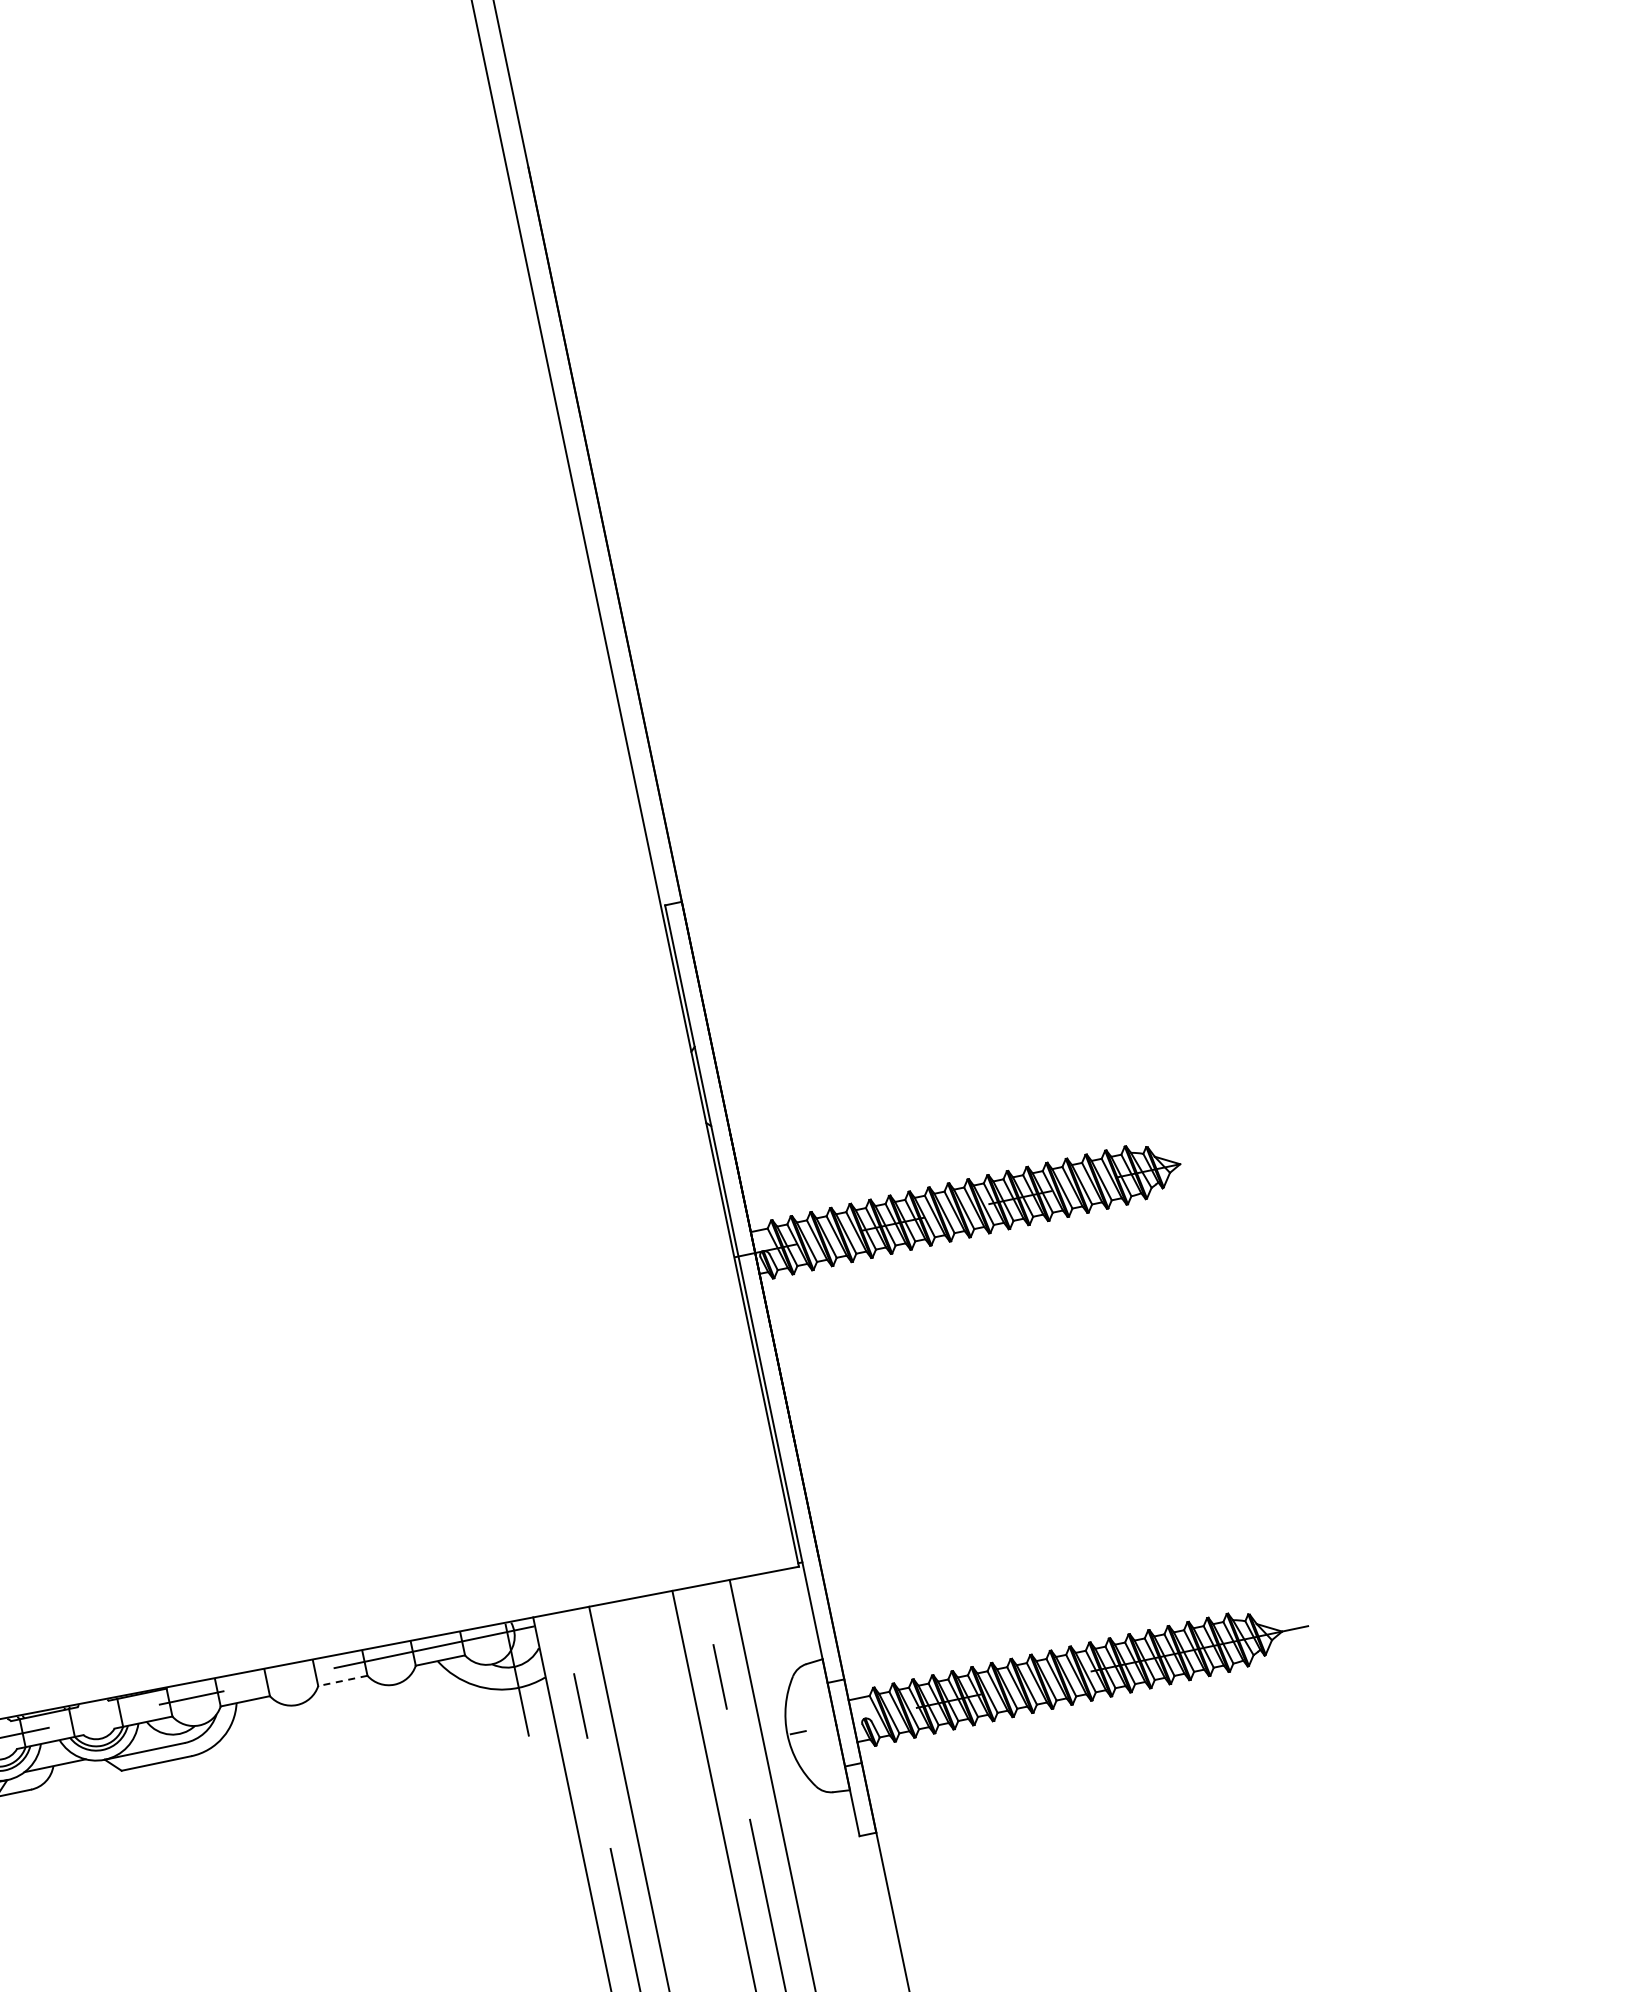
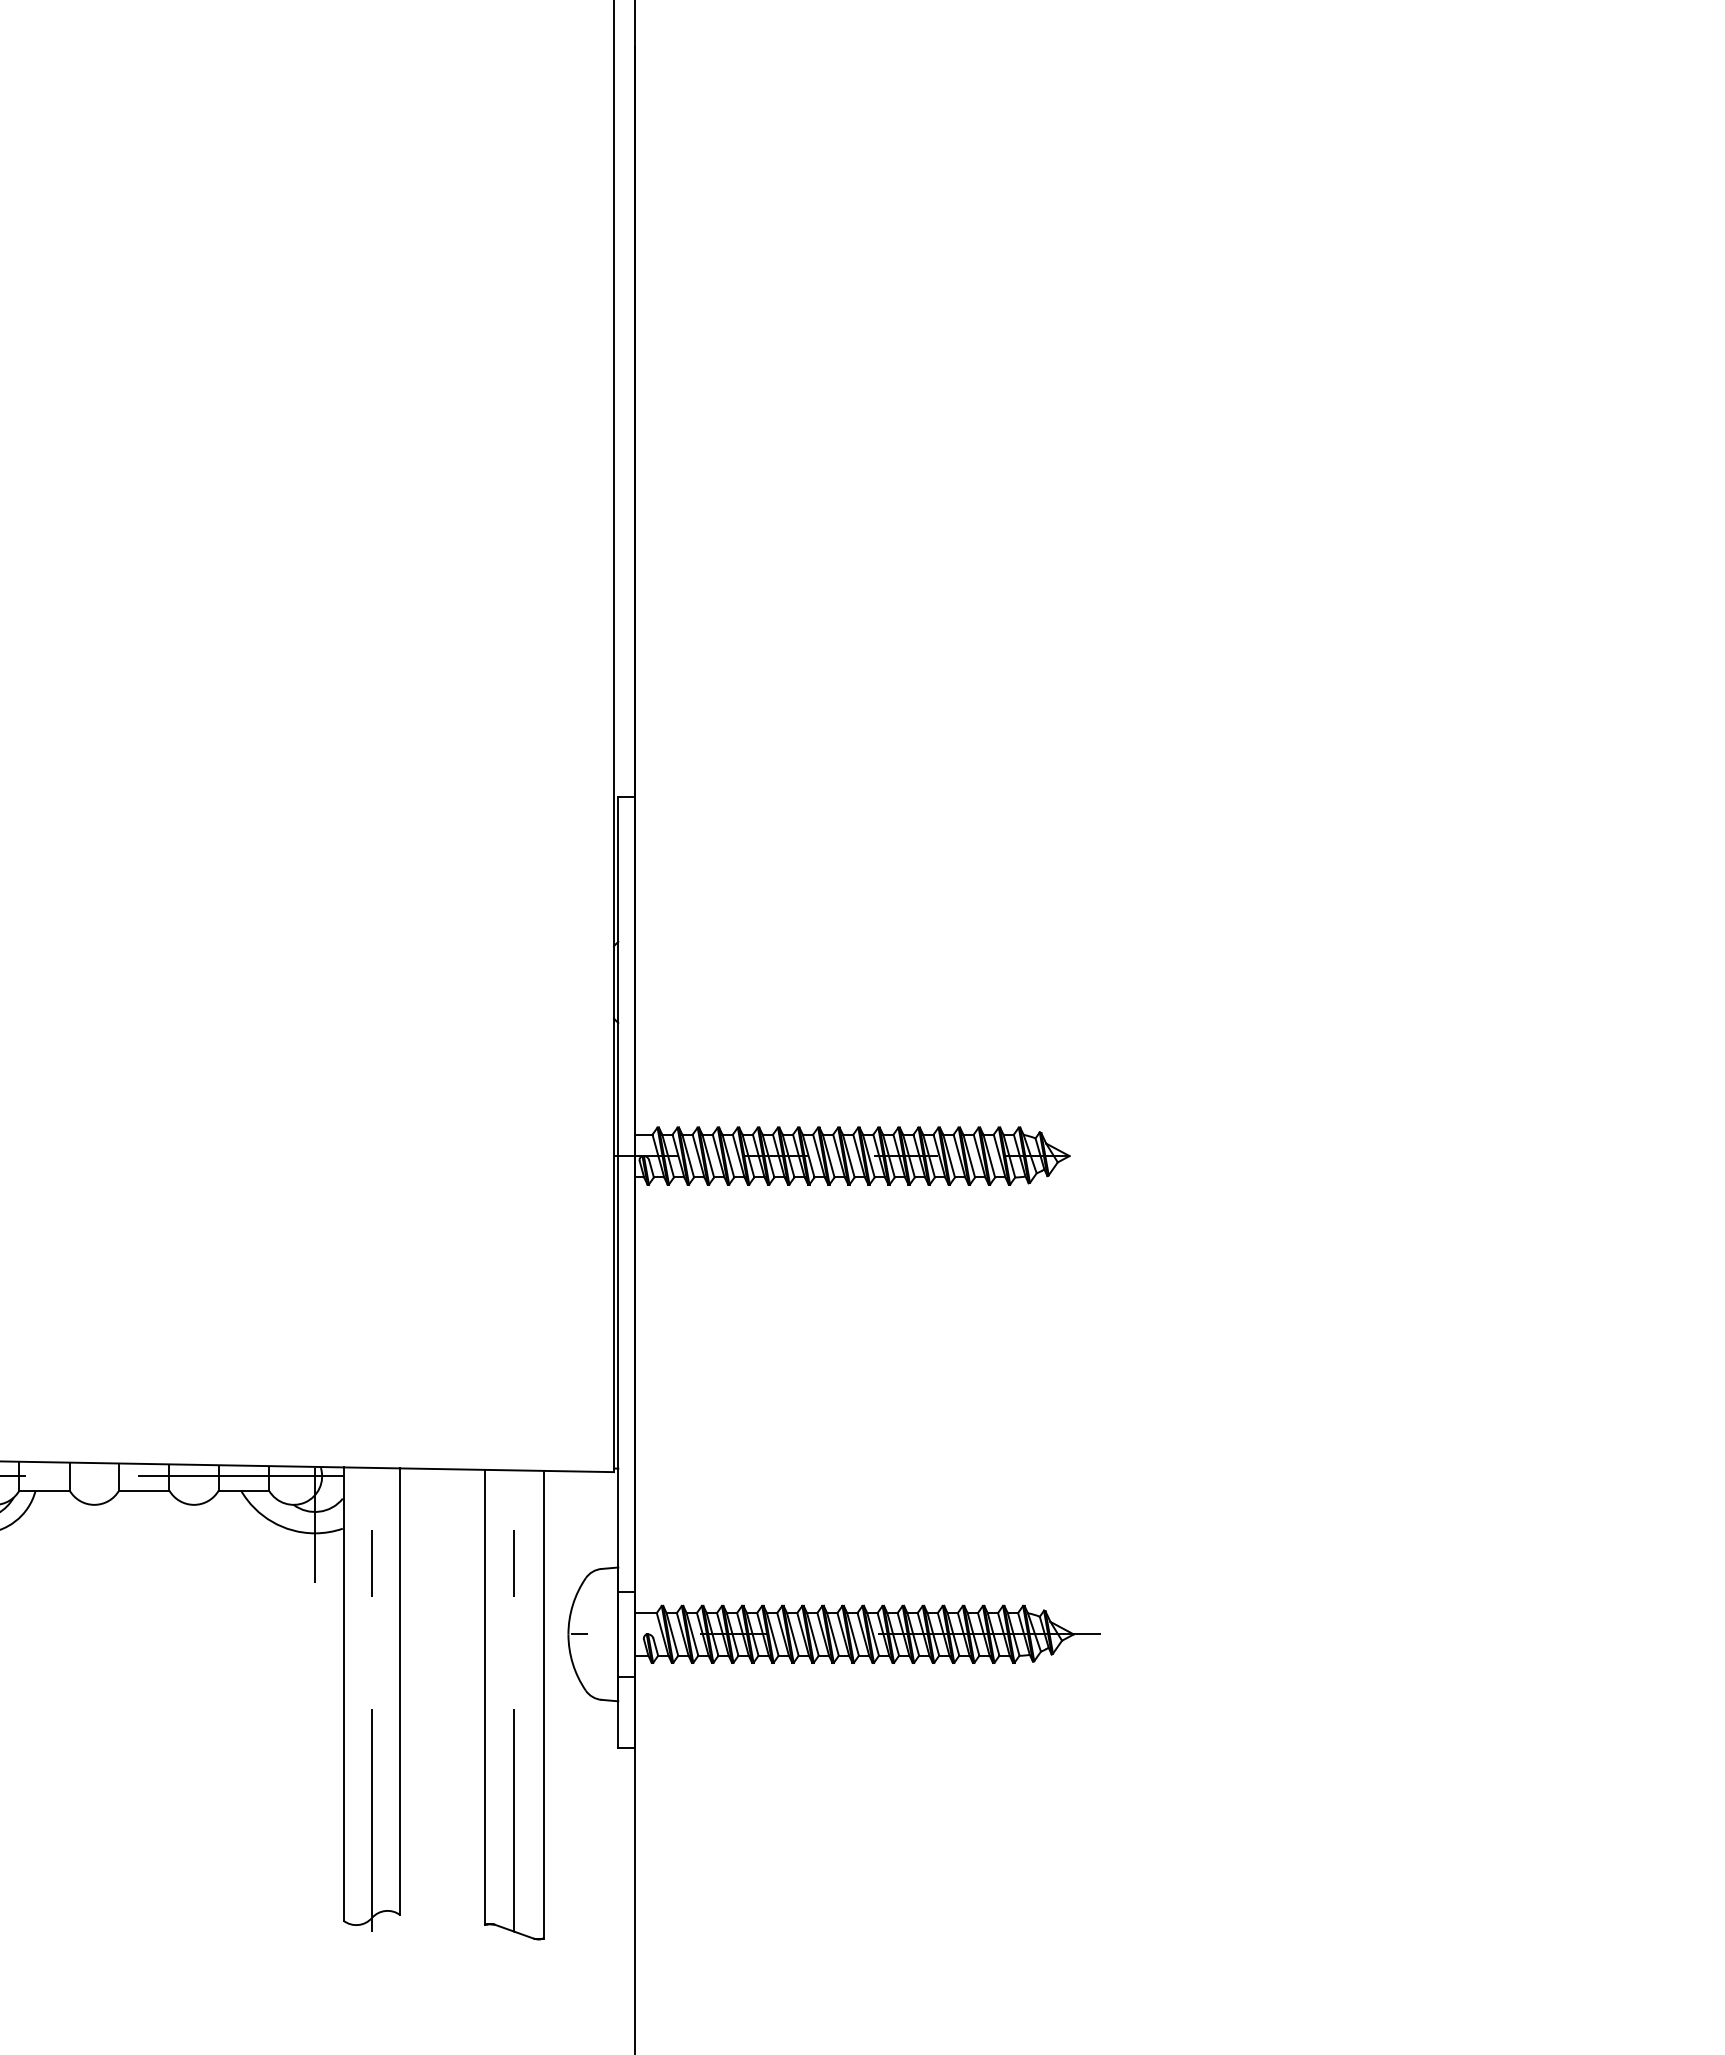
line: (342, 1680) -> (143, 1490), dashed -> solid

